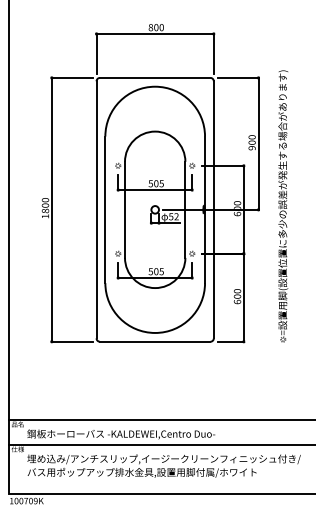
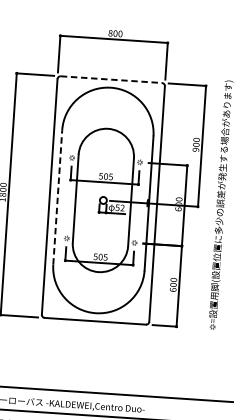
line: (155, 77) -> (111, 79), solid -> dashed
line: (105, 209) -> (57, 197), solid -> dashed

